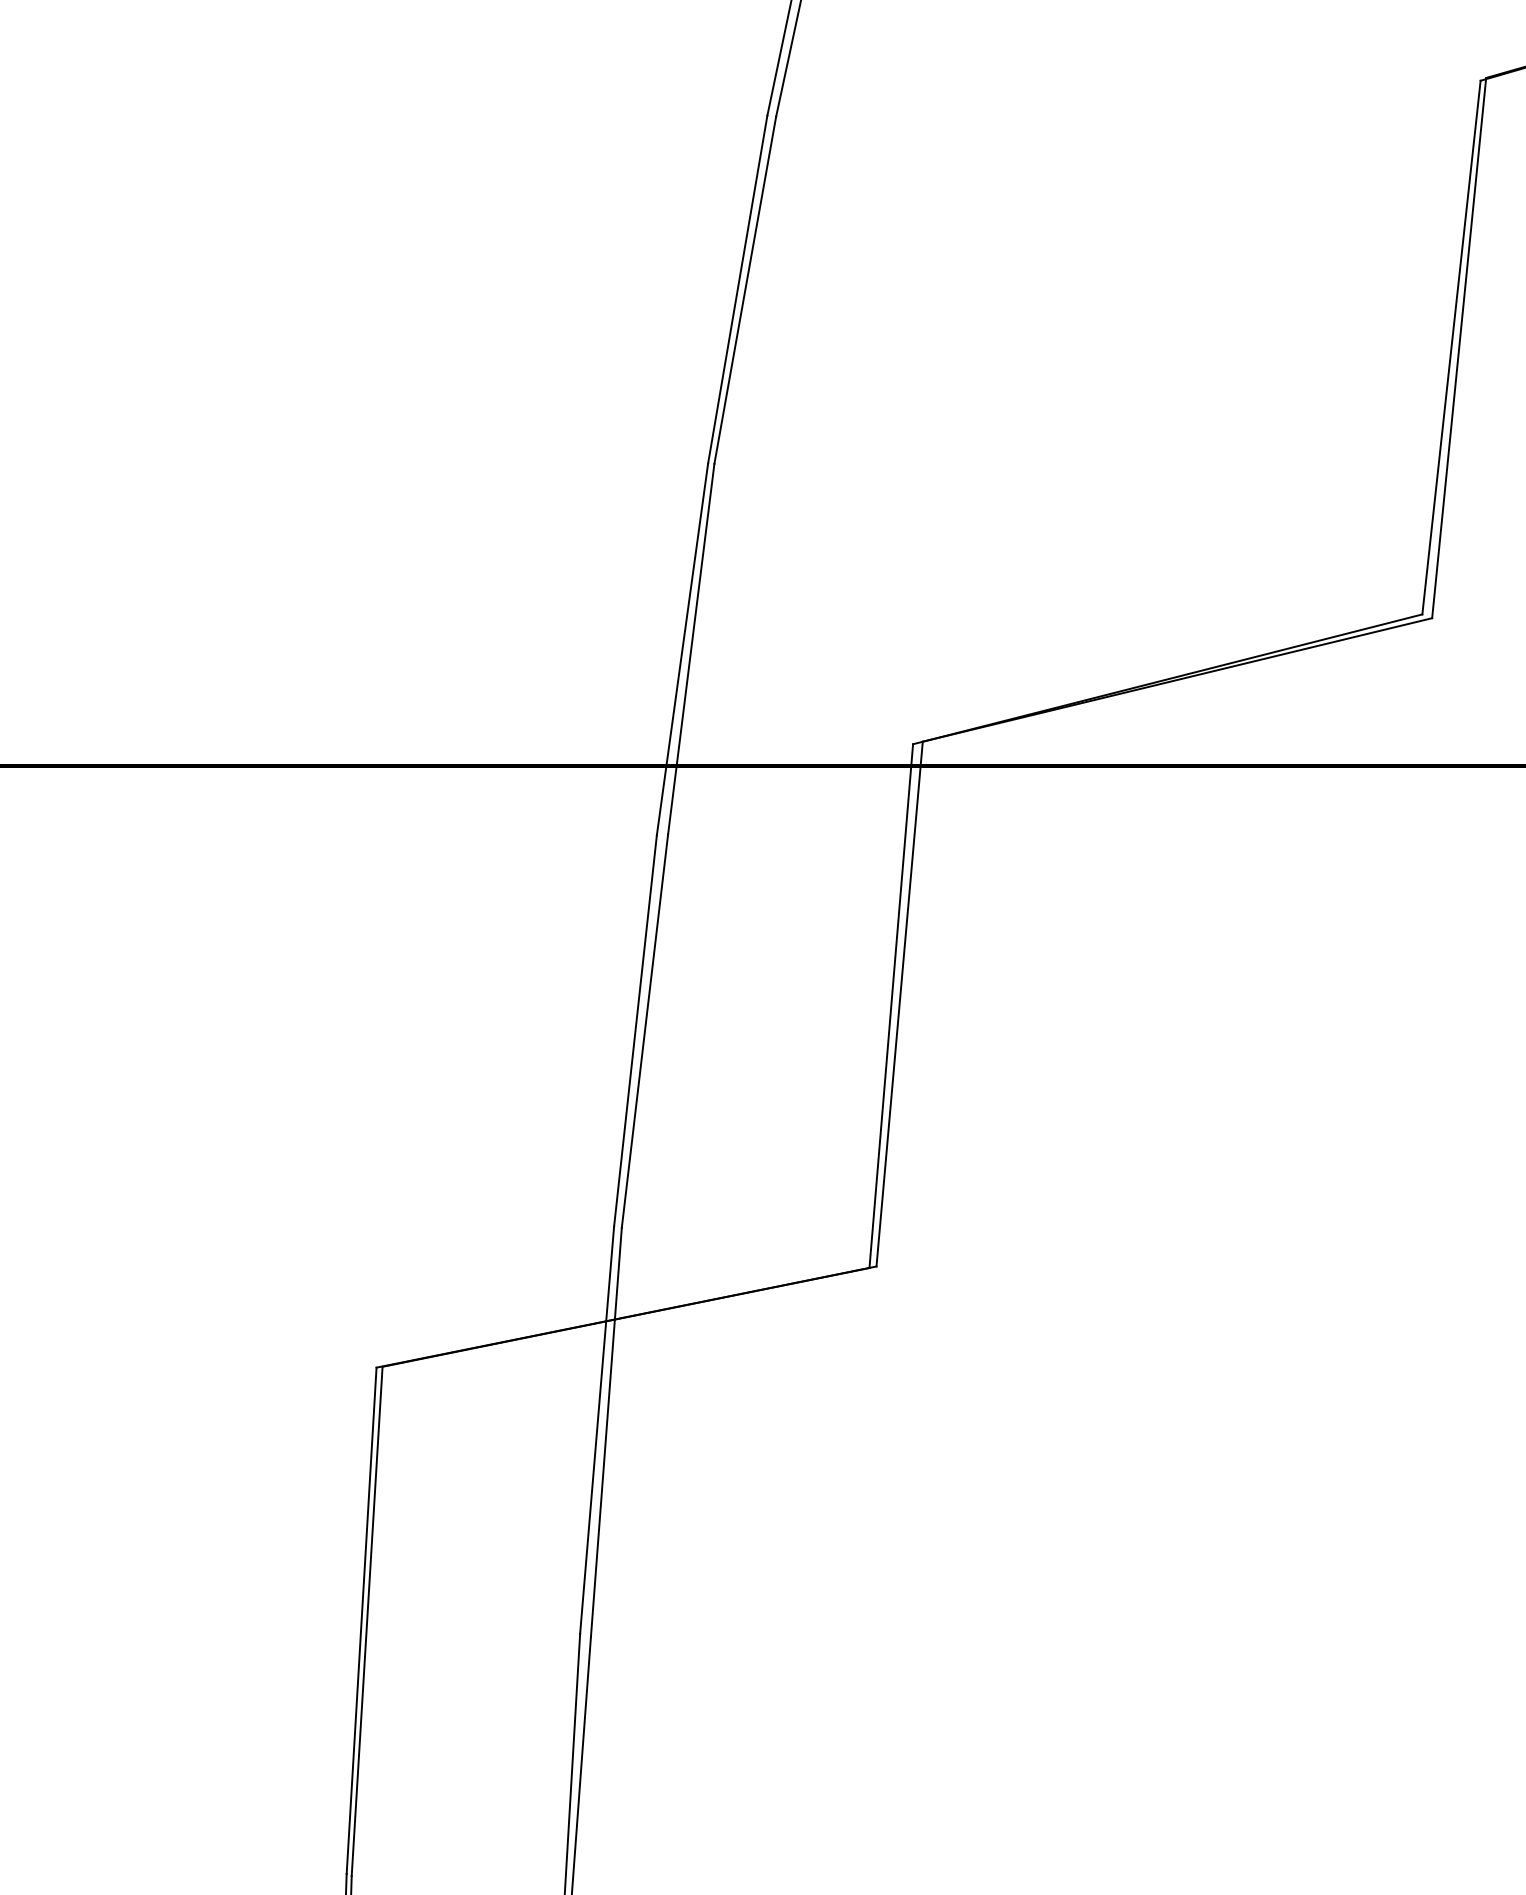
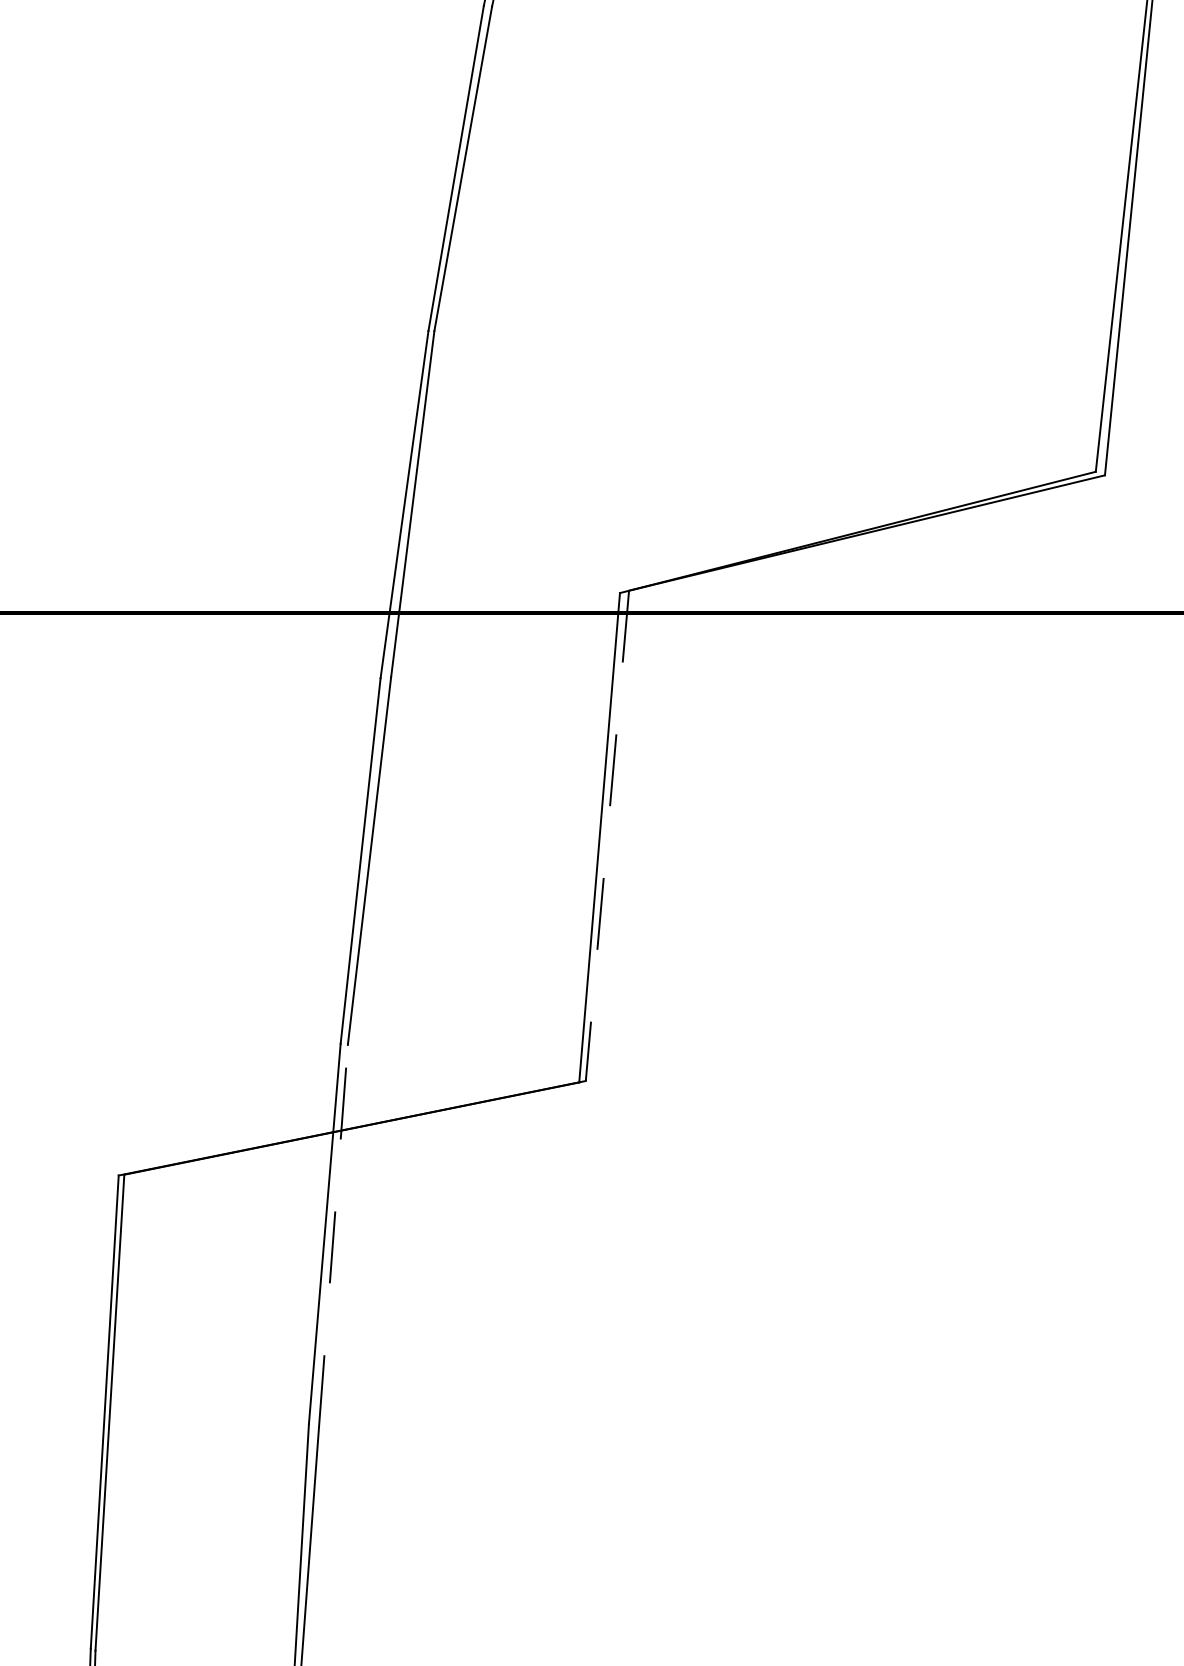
line: (899, 1004) -> (607, 836), solid -> dashed
line: (606, 1431) -> (333, 1235), solid -> dashed

